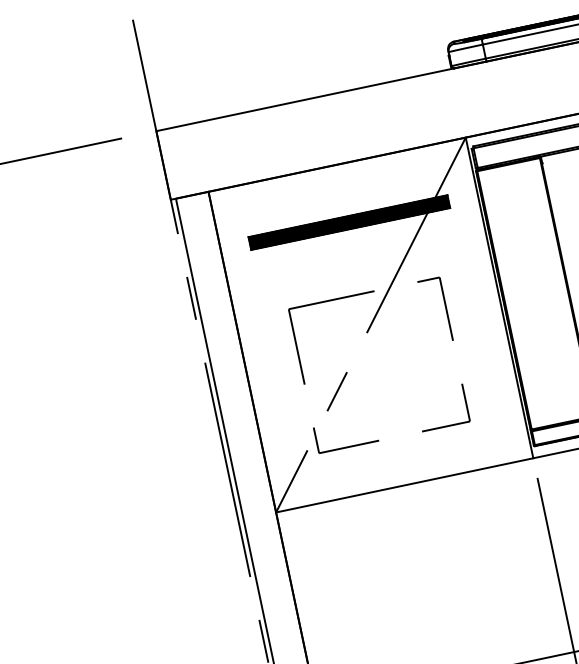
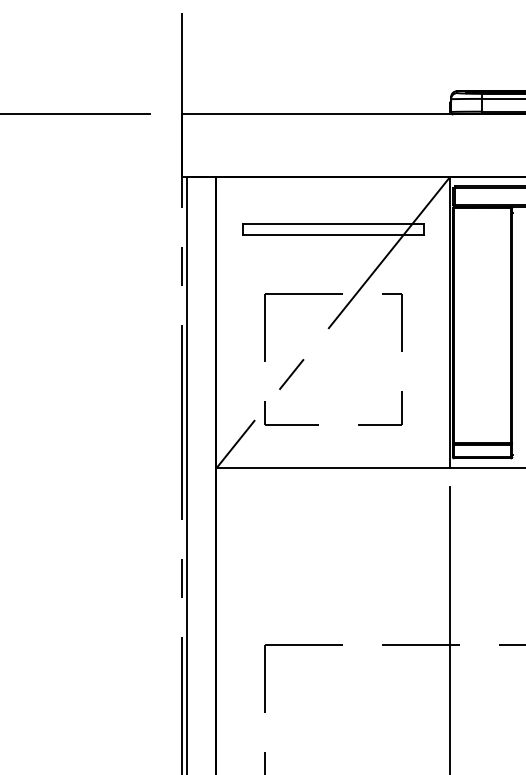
hatch: (348, 222) -> (332, 229), removed

